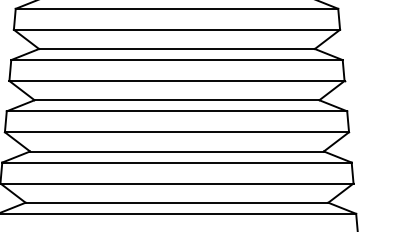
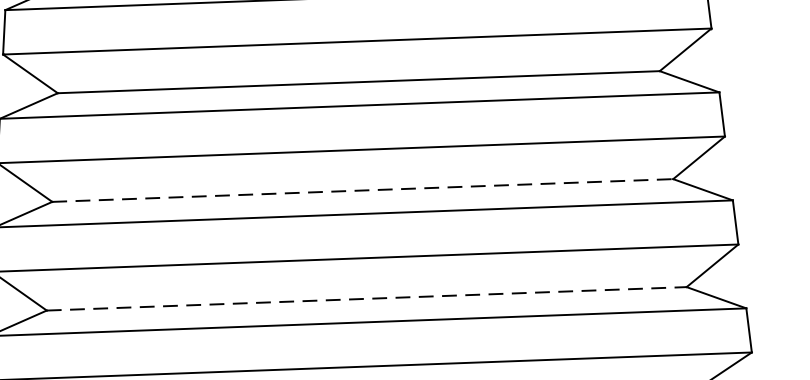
line: (177, 151) -> (363, 190), solid -> dashed
line: (177, 202) -> (367, 298), solid -> dashed

